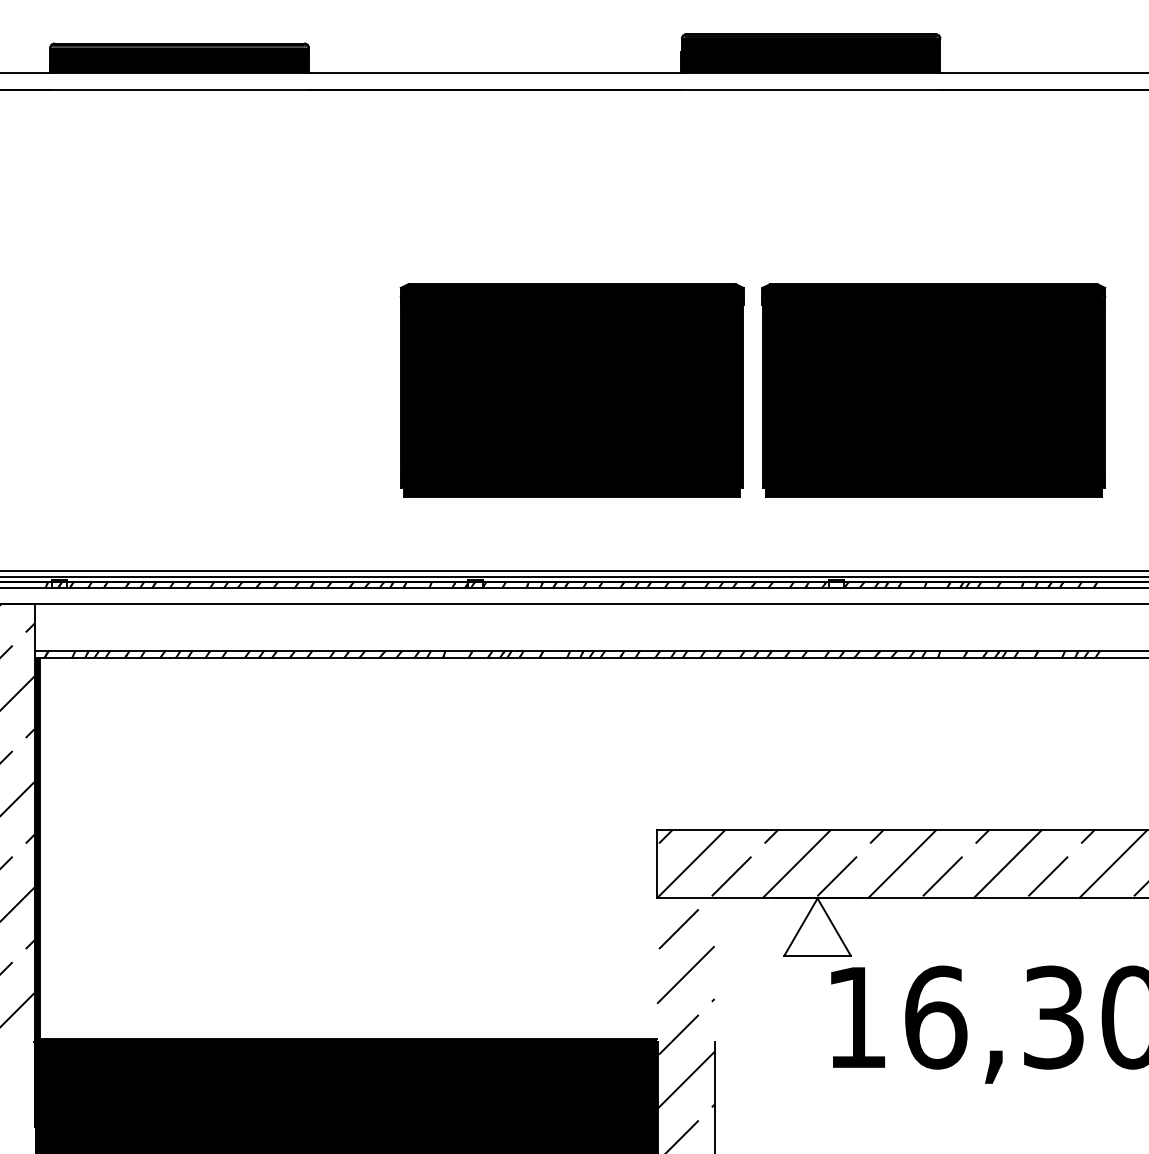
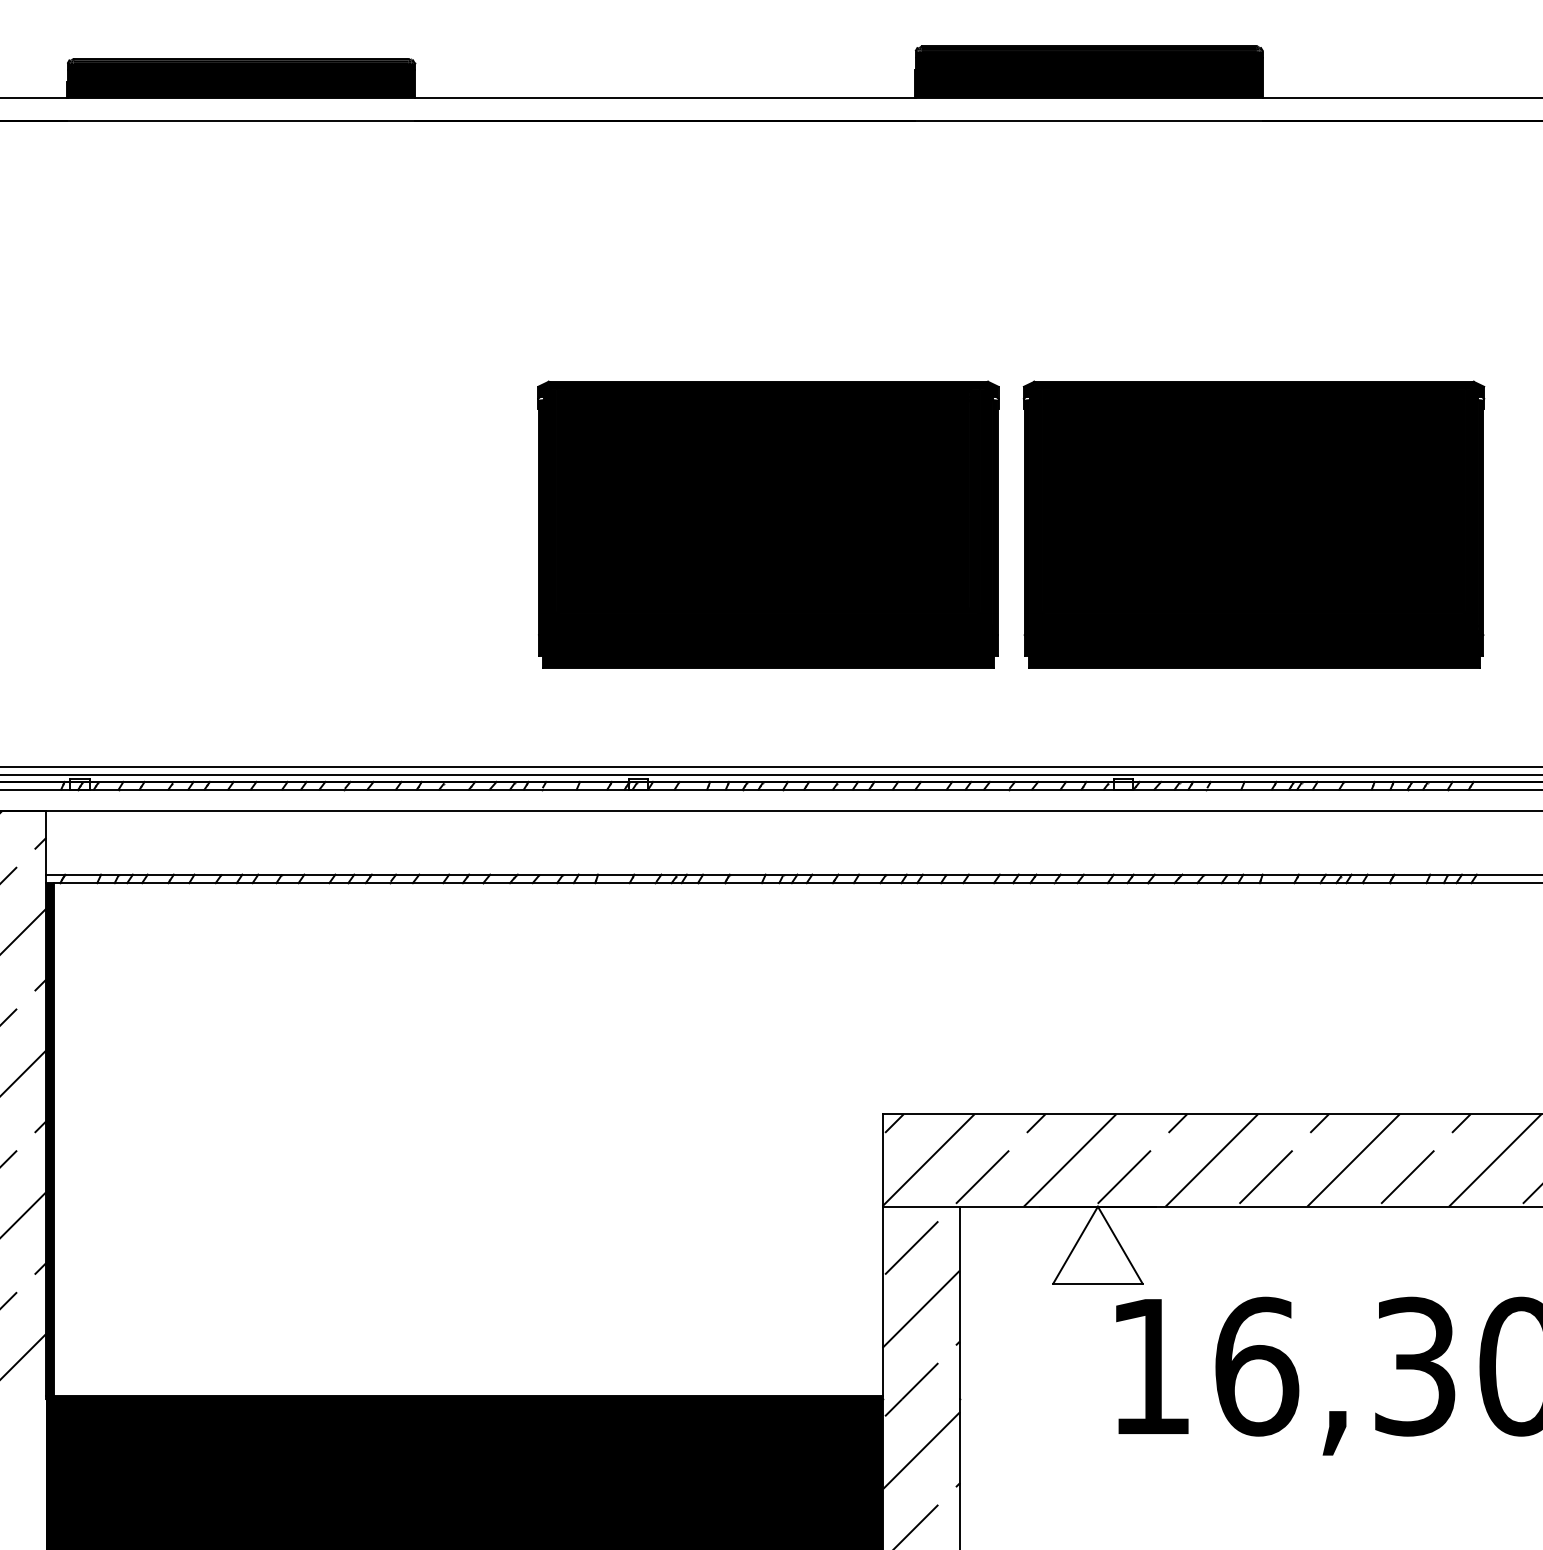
line: (657, 969) -> (882, 1302), added
line: (714, 969) -> (959, 1302), added

